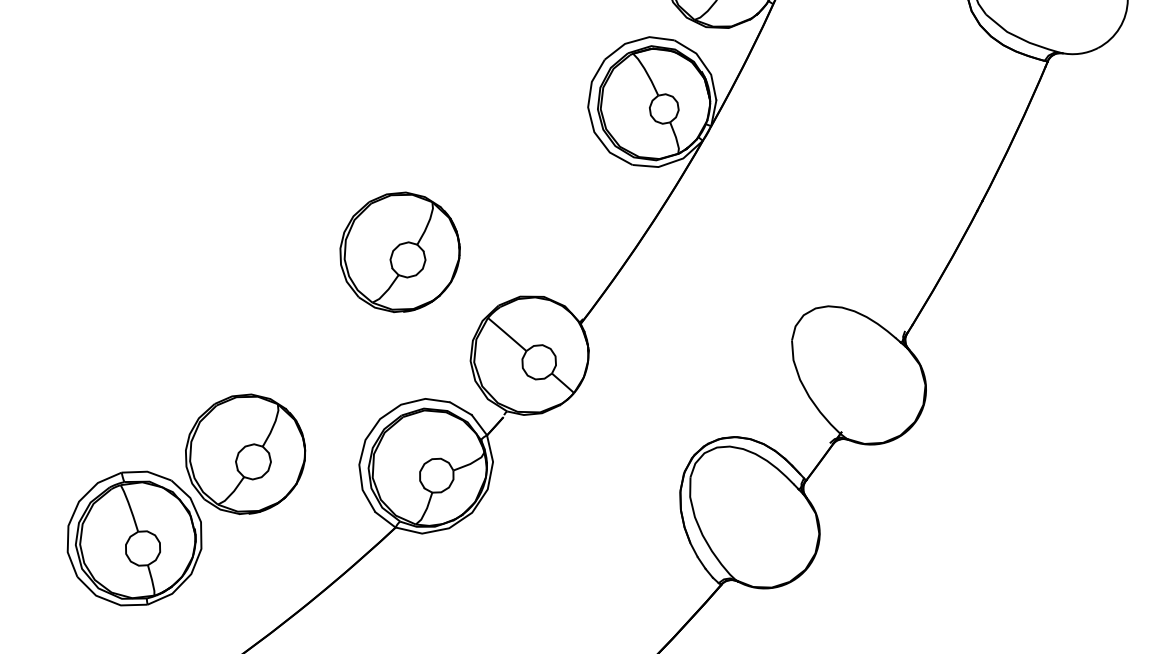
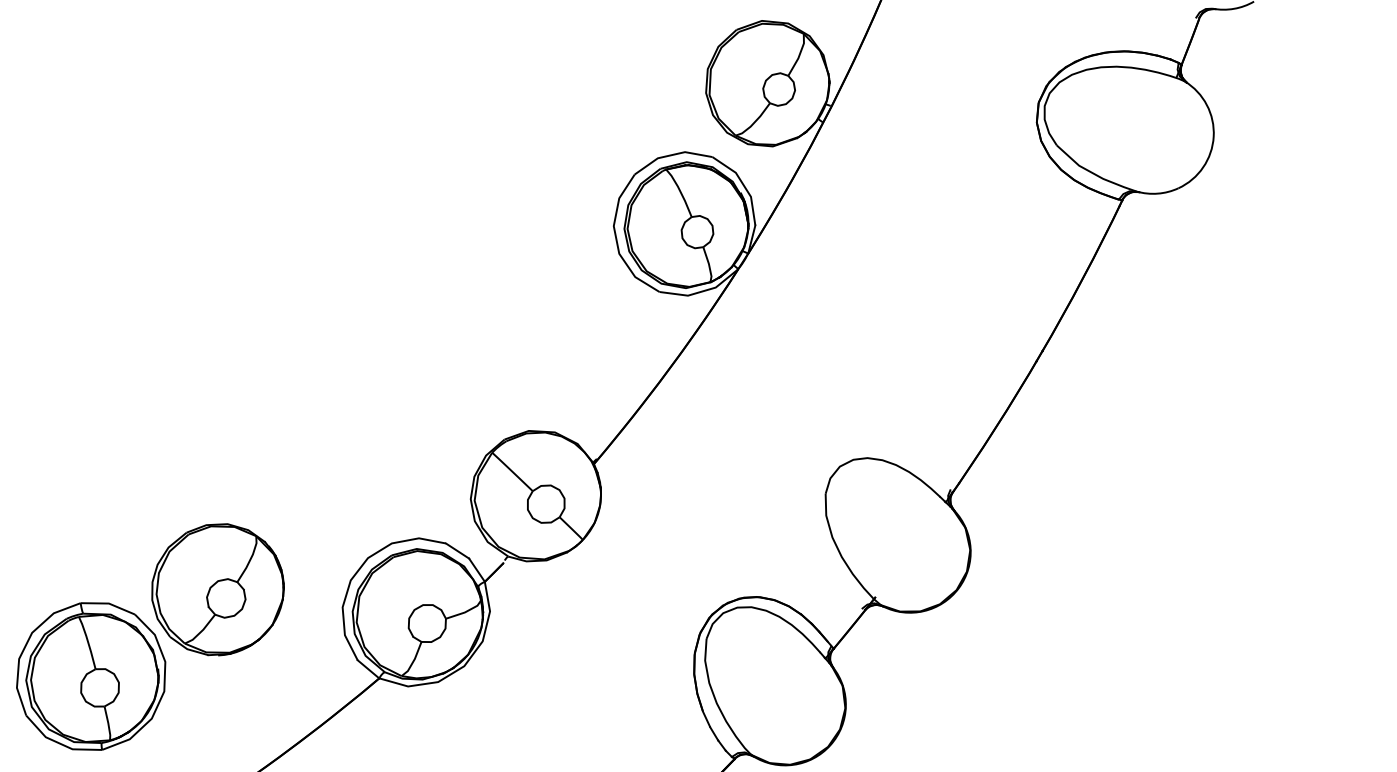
part: (399, 252) -> (398, 375), removed

